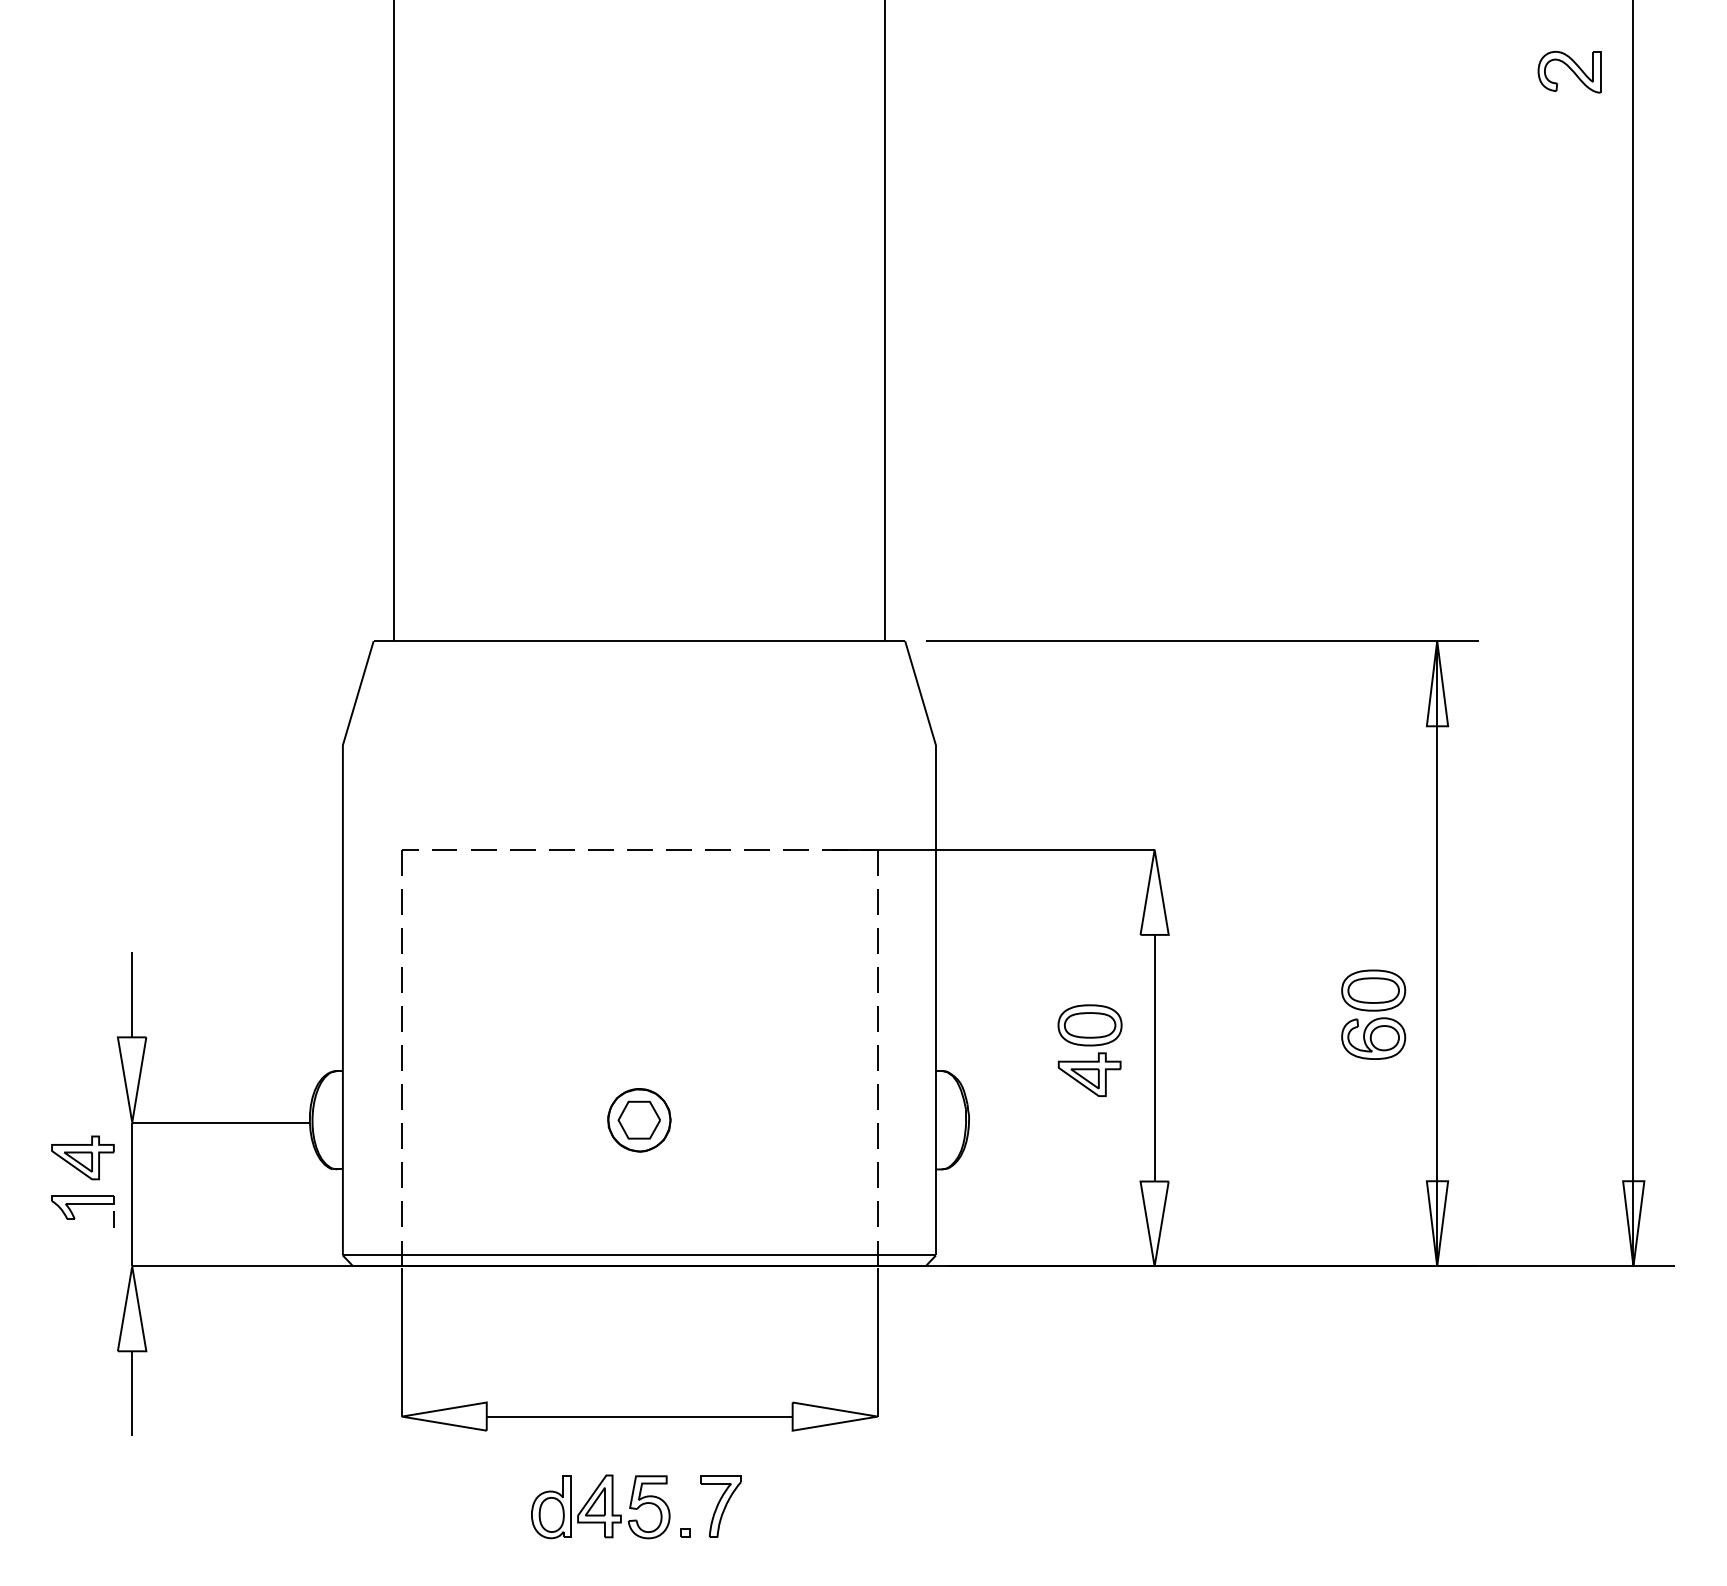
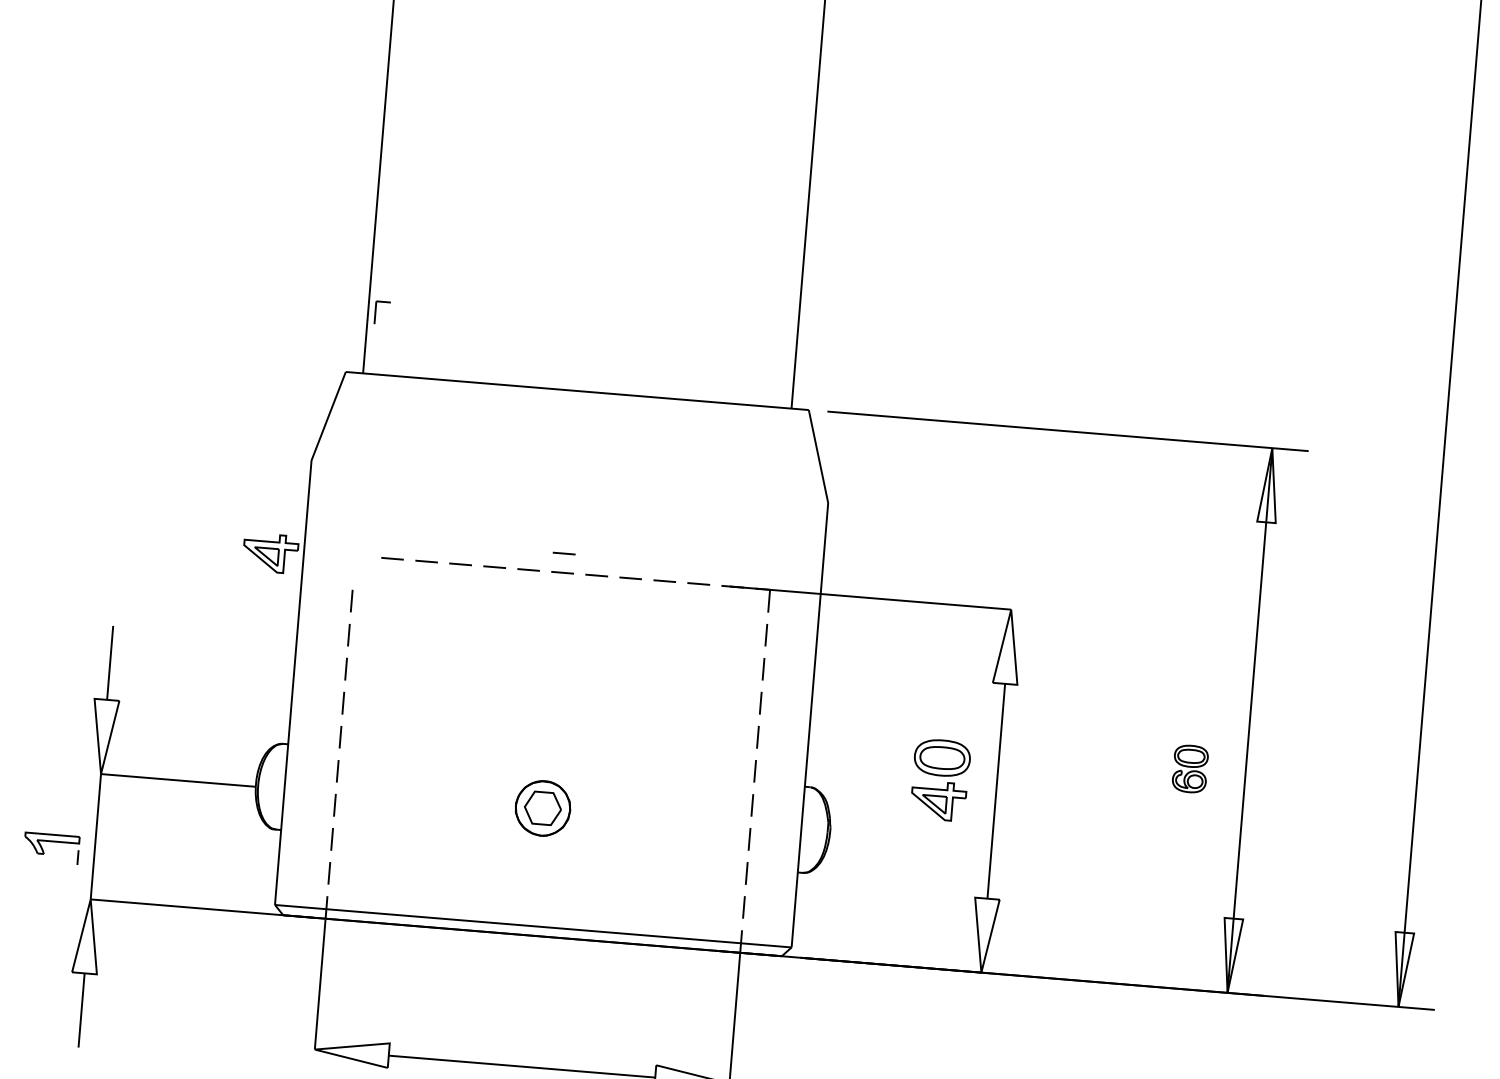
line: (639, 827) -> (564, 553), added
part: (402, 862) -> (375, 312), moved
part: (1373, 1014) -> (1190, 768), size x0.6
part: (82, 1157) -> (270, 552), moved

